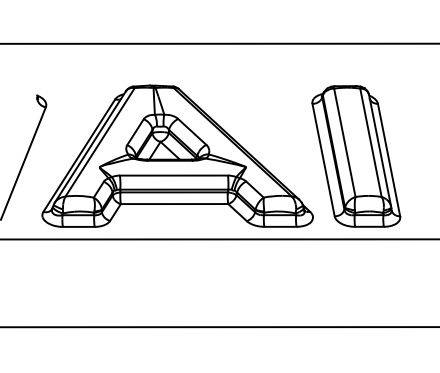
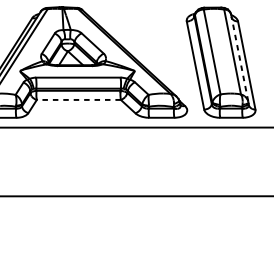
line: (380, 150) -> (240, 58), solid -> dashed
line: (174, 204) -> (78, 100), solid -> dashed

